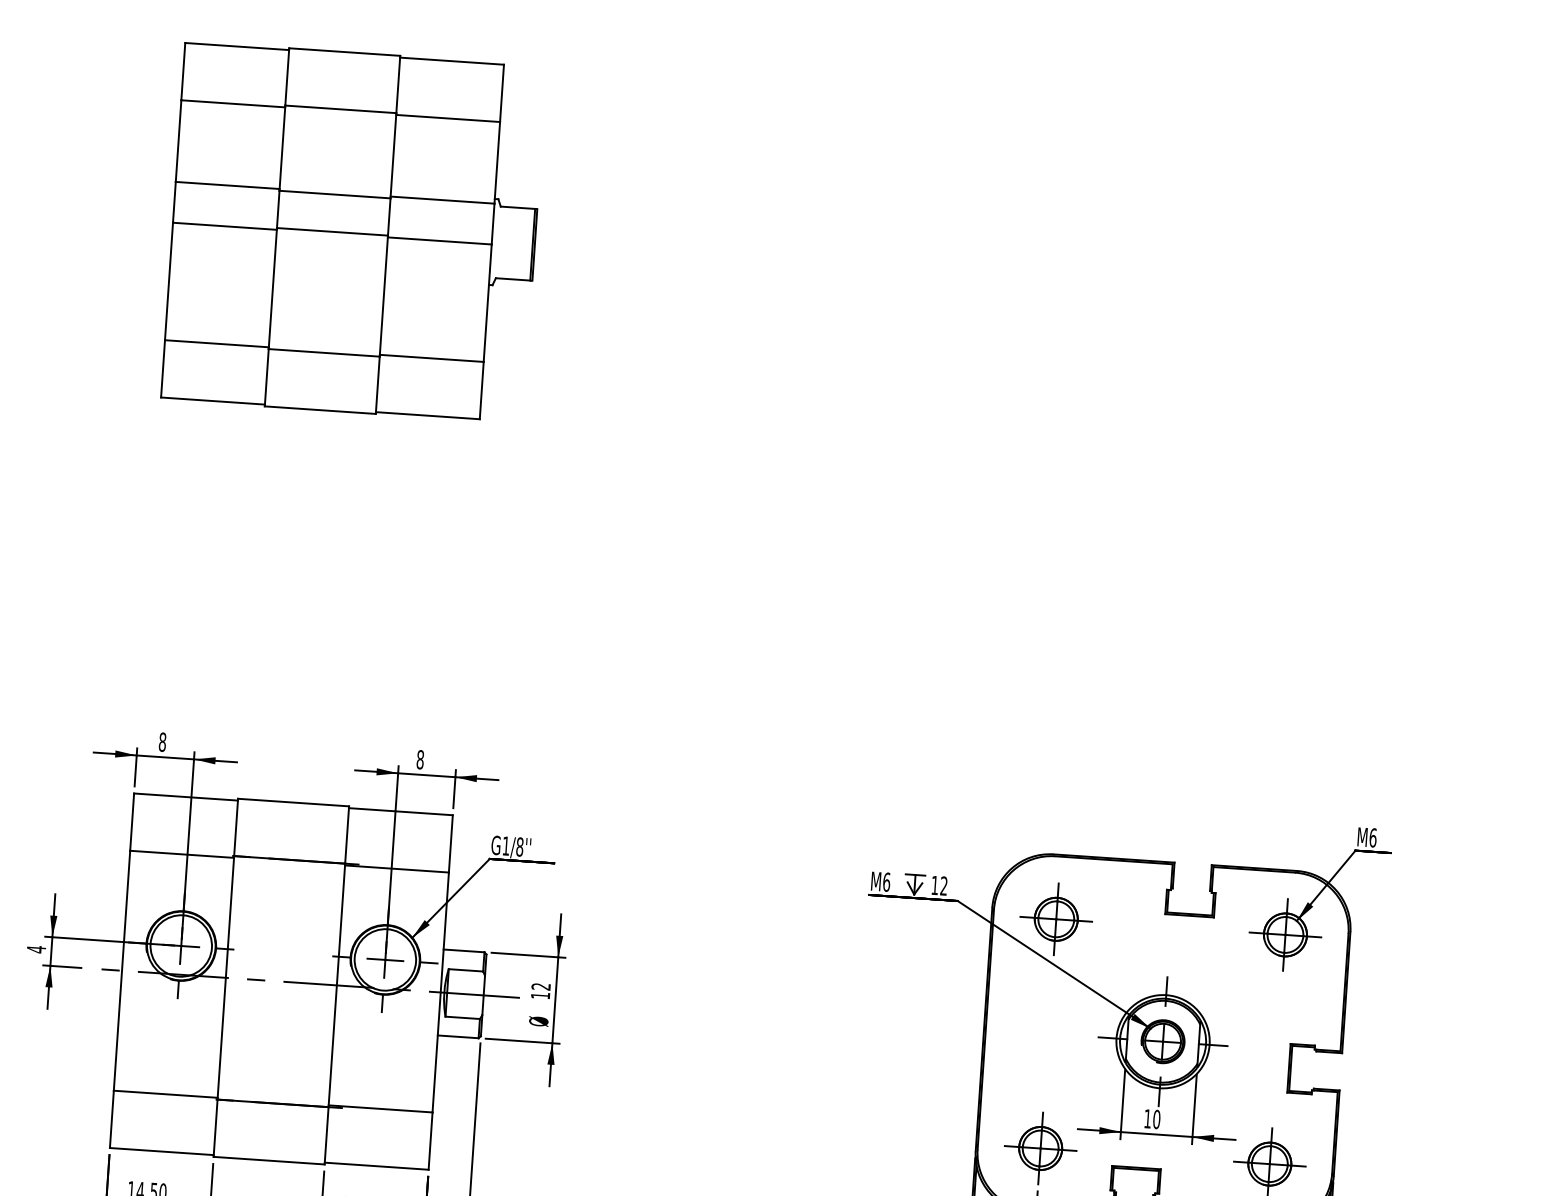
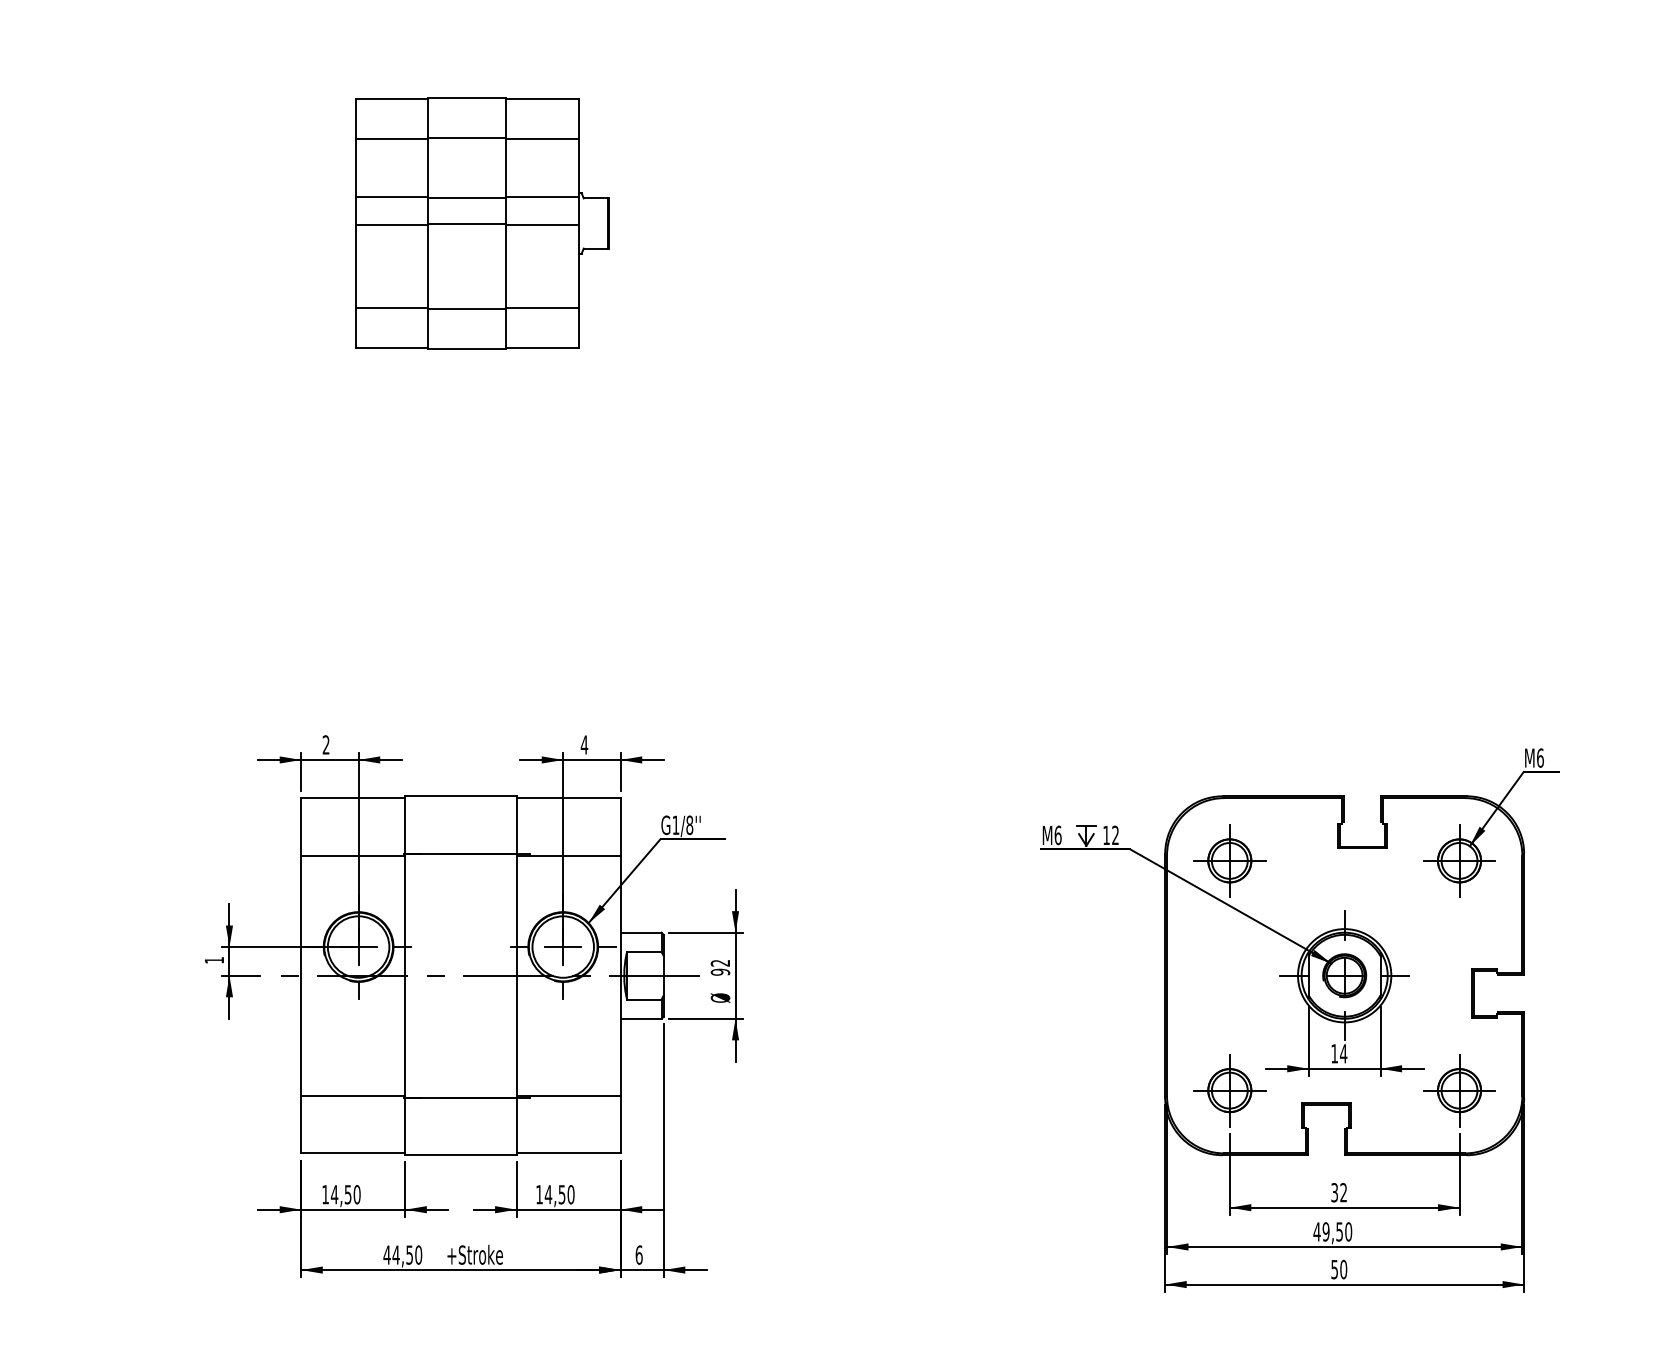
part: (354, 232) -> (482, 223), size x0.7
text: (161, 741) -> (325, 744), 8 -> 2
text: (420, 759) -> (584, 744), 8 -> 4
text: (36, 949) -> (214, 960), 4 -> 1
text: (540, 995) -> (720, 971), 12 -> 92
text: (1156, 1119) -> (1343, 1053), 10 -> 14

